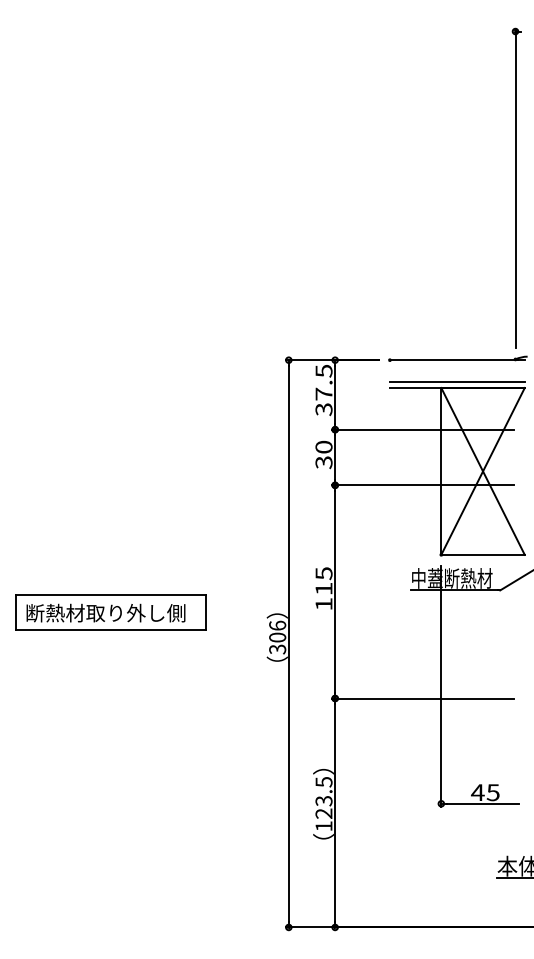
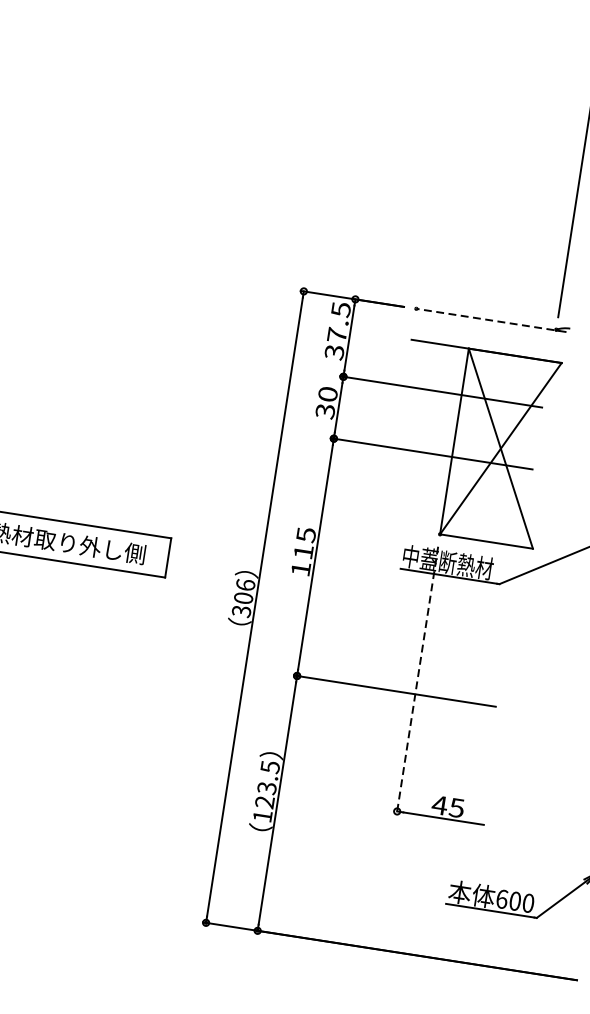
line: (456, 360) -> (490, 320), solid -> dashed
line: (456, 382) -> (486, 345), removed
line: (441, 686) -> (417, 680), solid -> dashed

